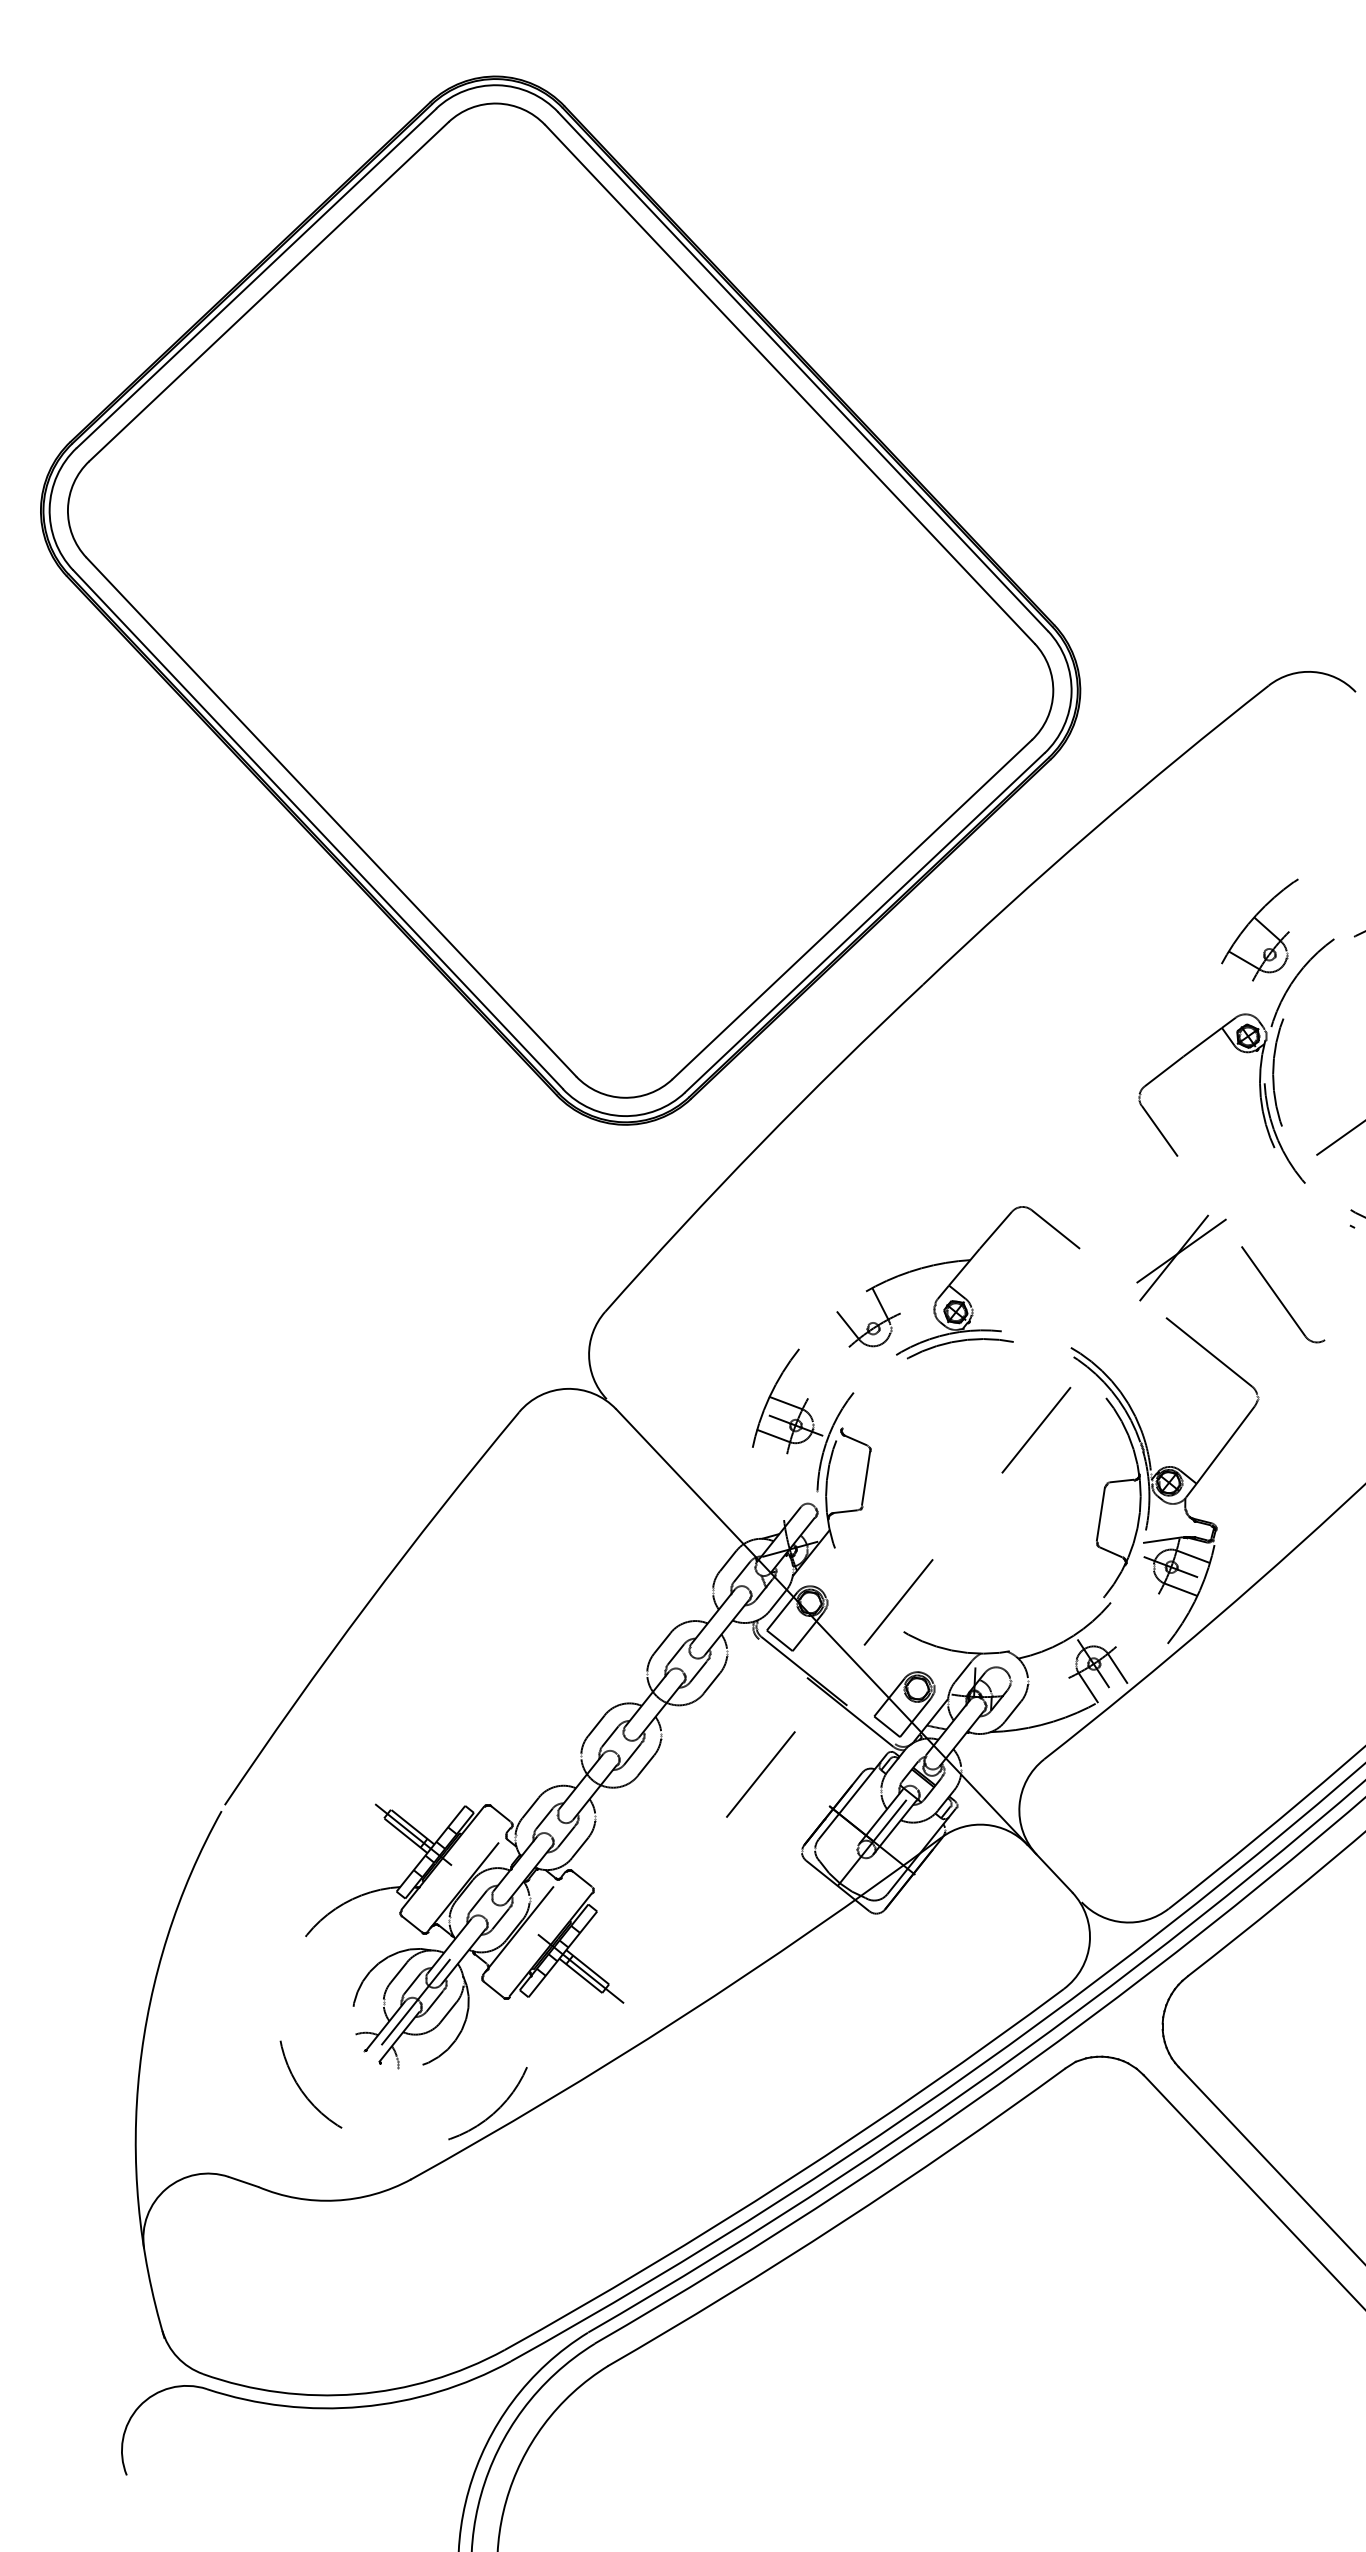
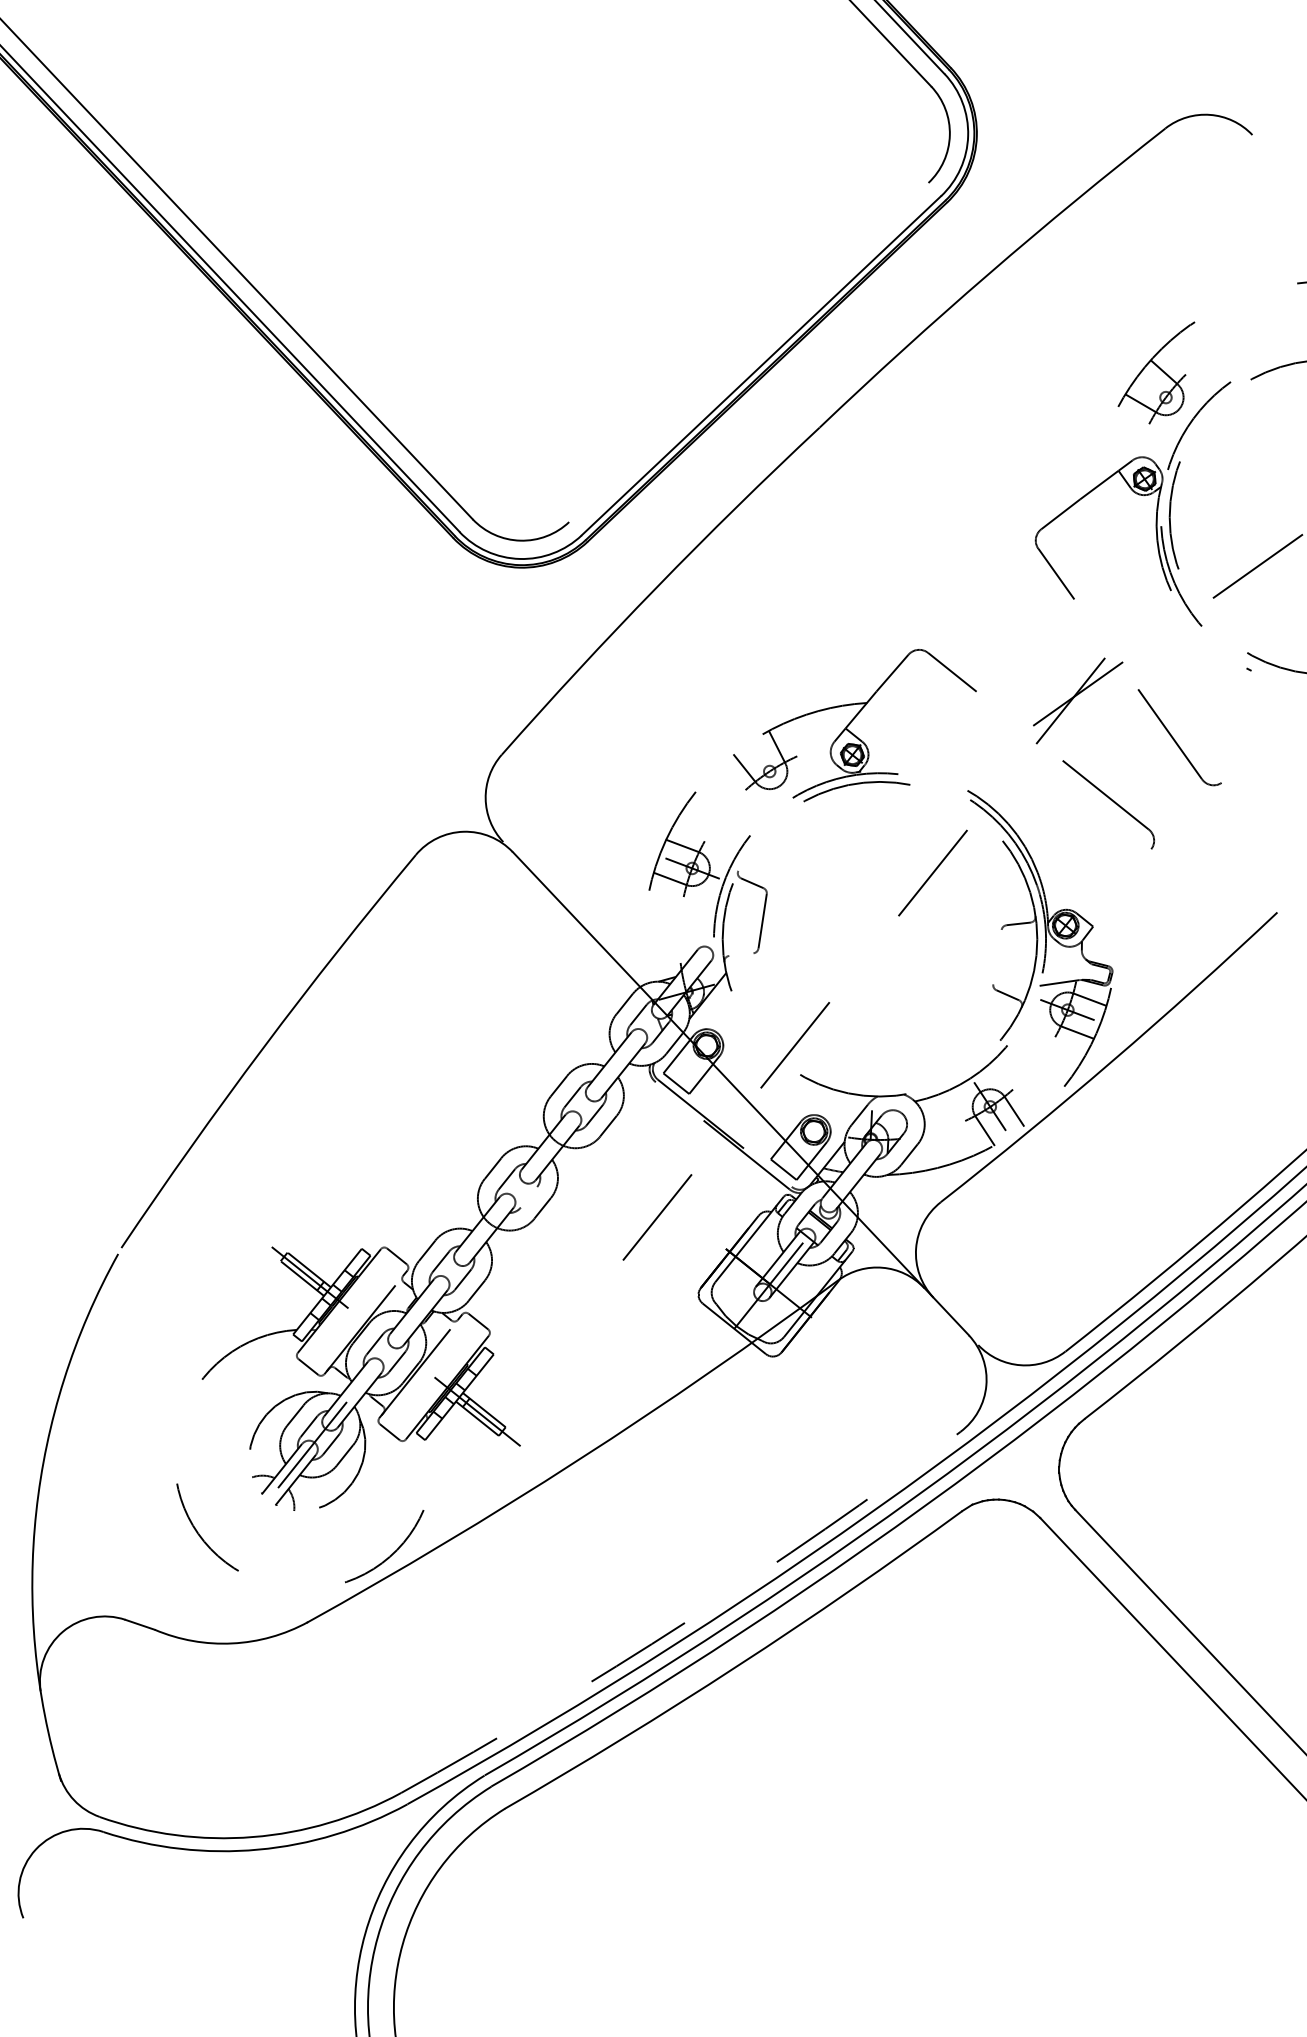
line: (851, 909) -> (748, 352), removed
line: (1225, 1444) -> (1122, 887), removed
line: (844, 1511) -> (741, 954), removed
line: (1100, 1513) -> (997, 956), removed
line: (632, 1754) -> (529, 1197), removed
arc: (790, 2178) -> (687, 1621), solid -> dashed

